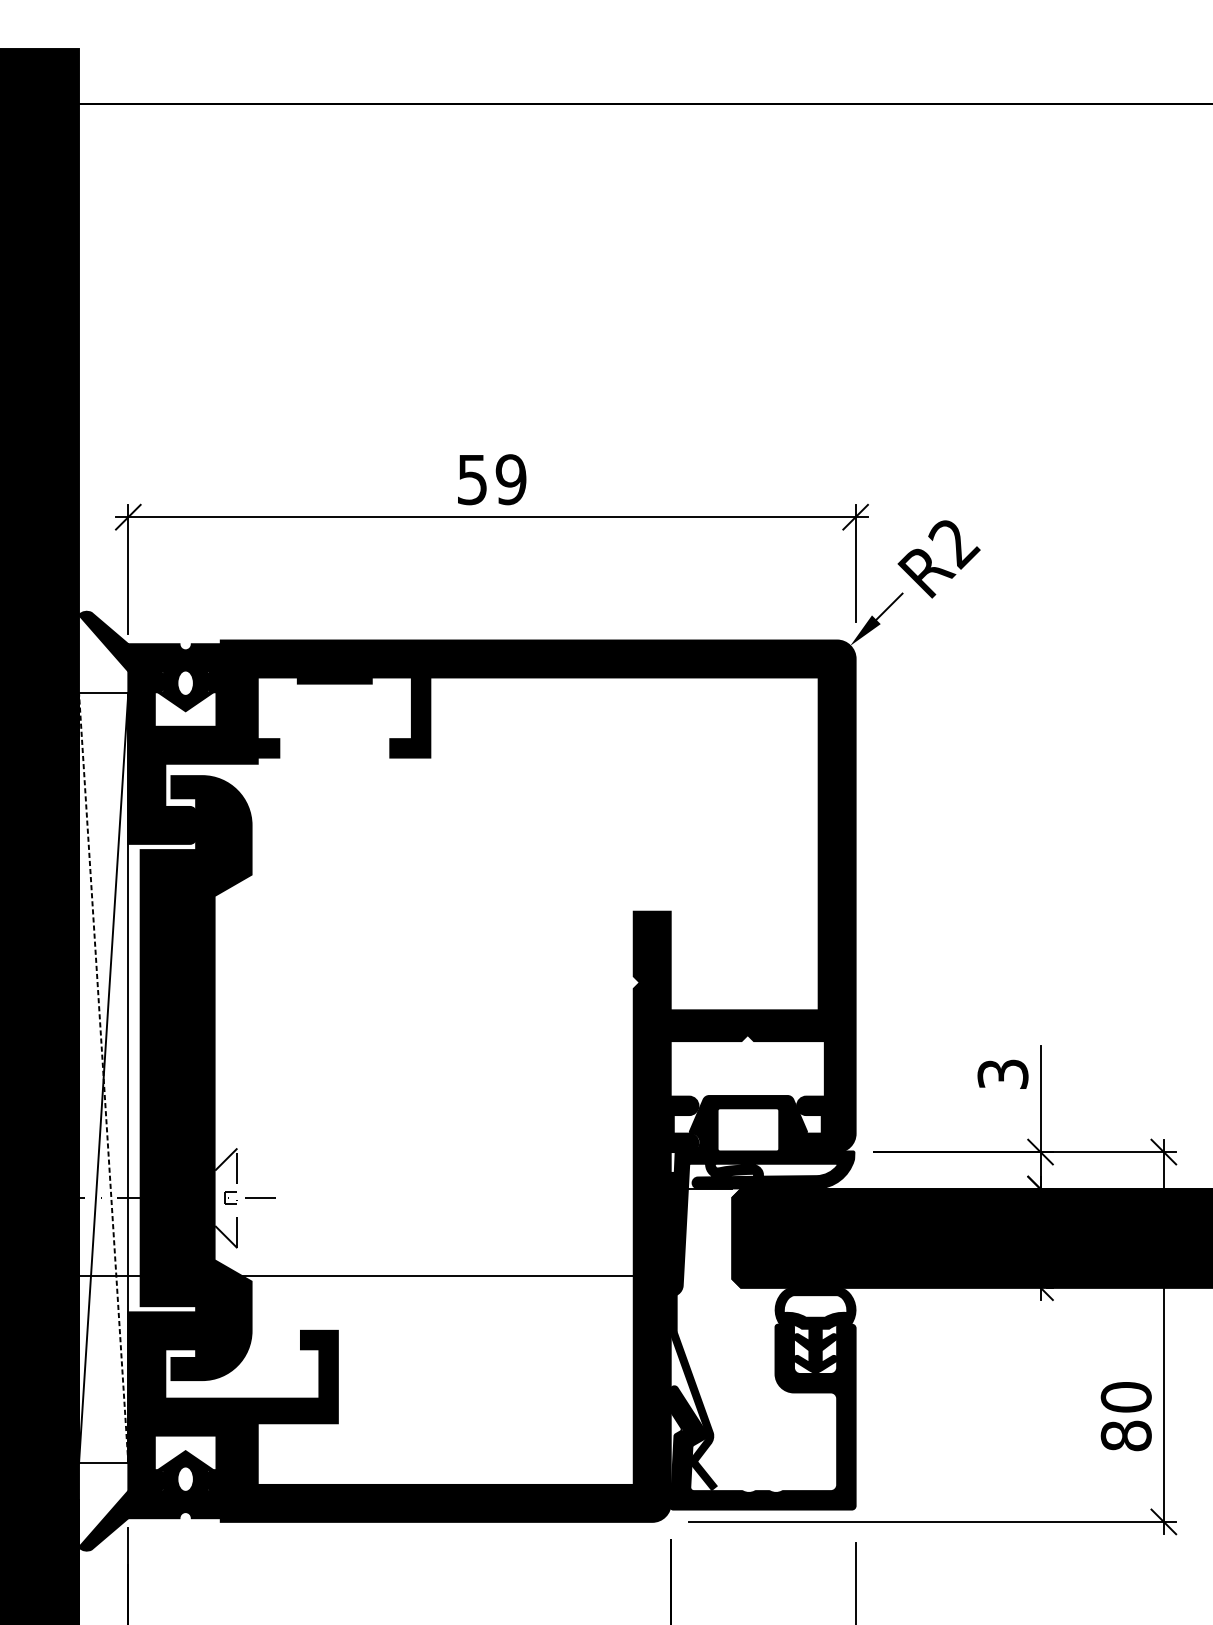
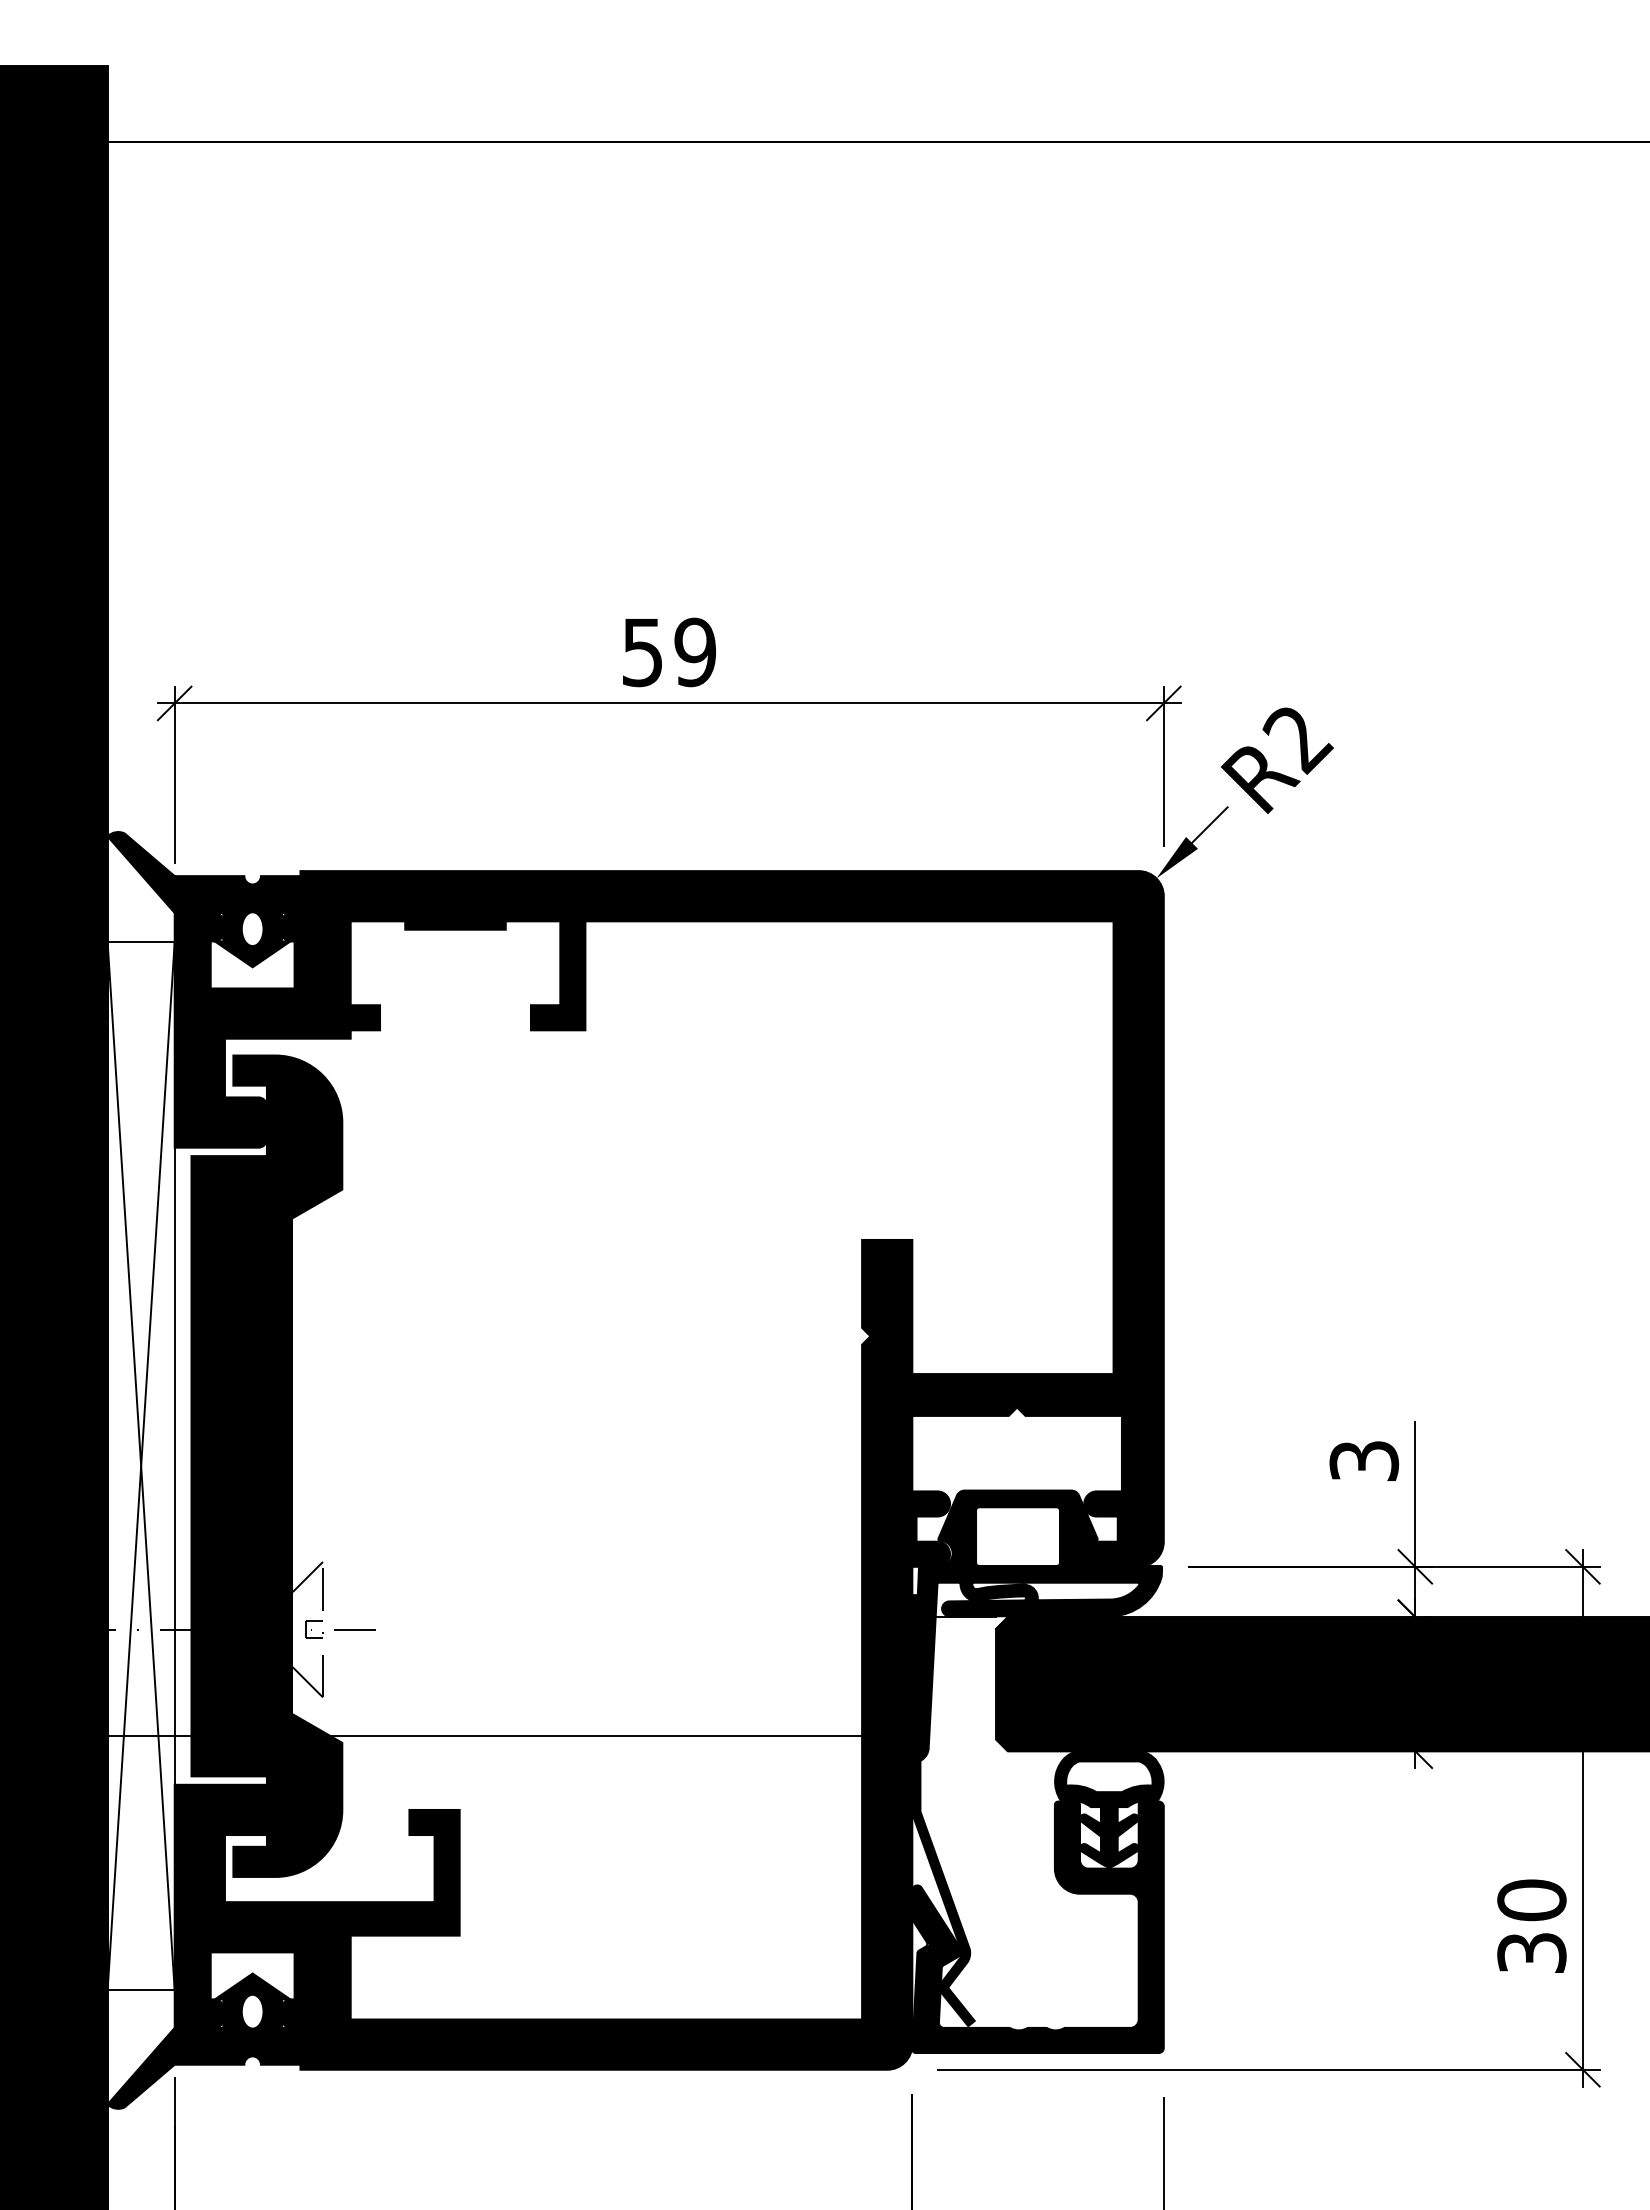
line: (103, 1078) -> (141, 1466), dashed -> solid
text: (1125, 1435) -> (1531, 1952), 80 -> 30

